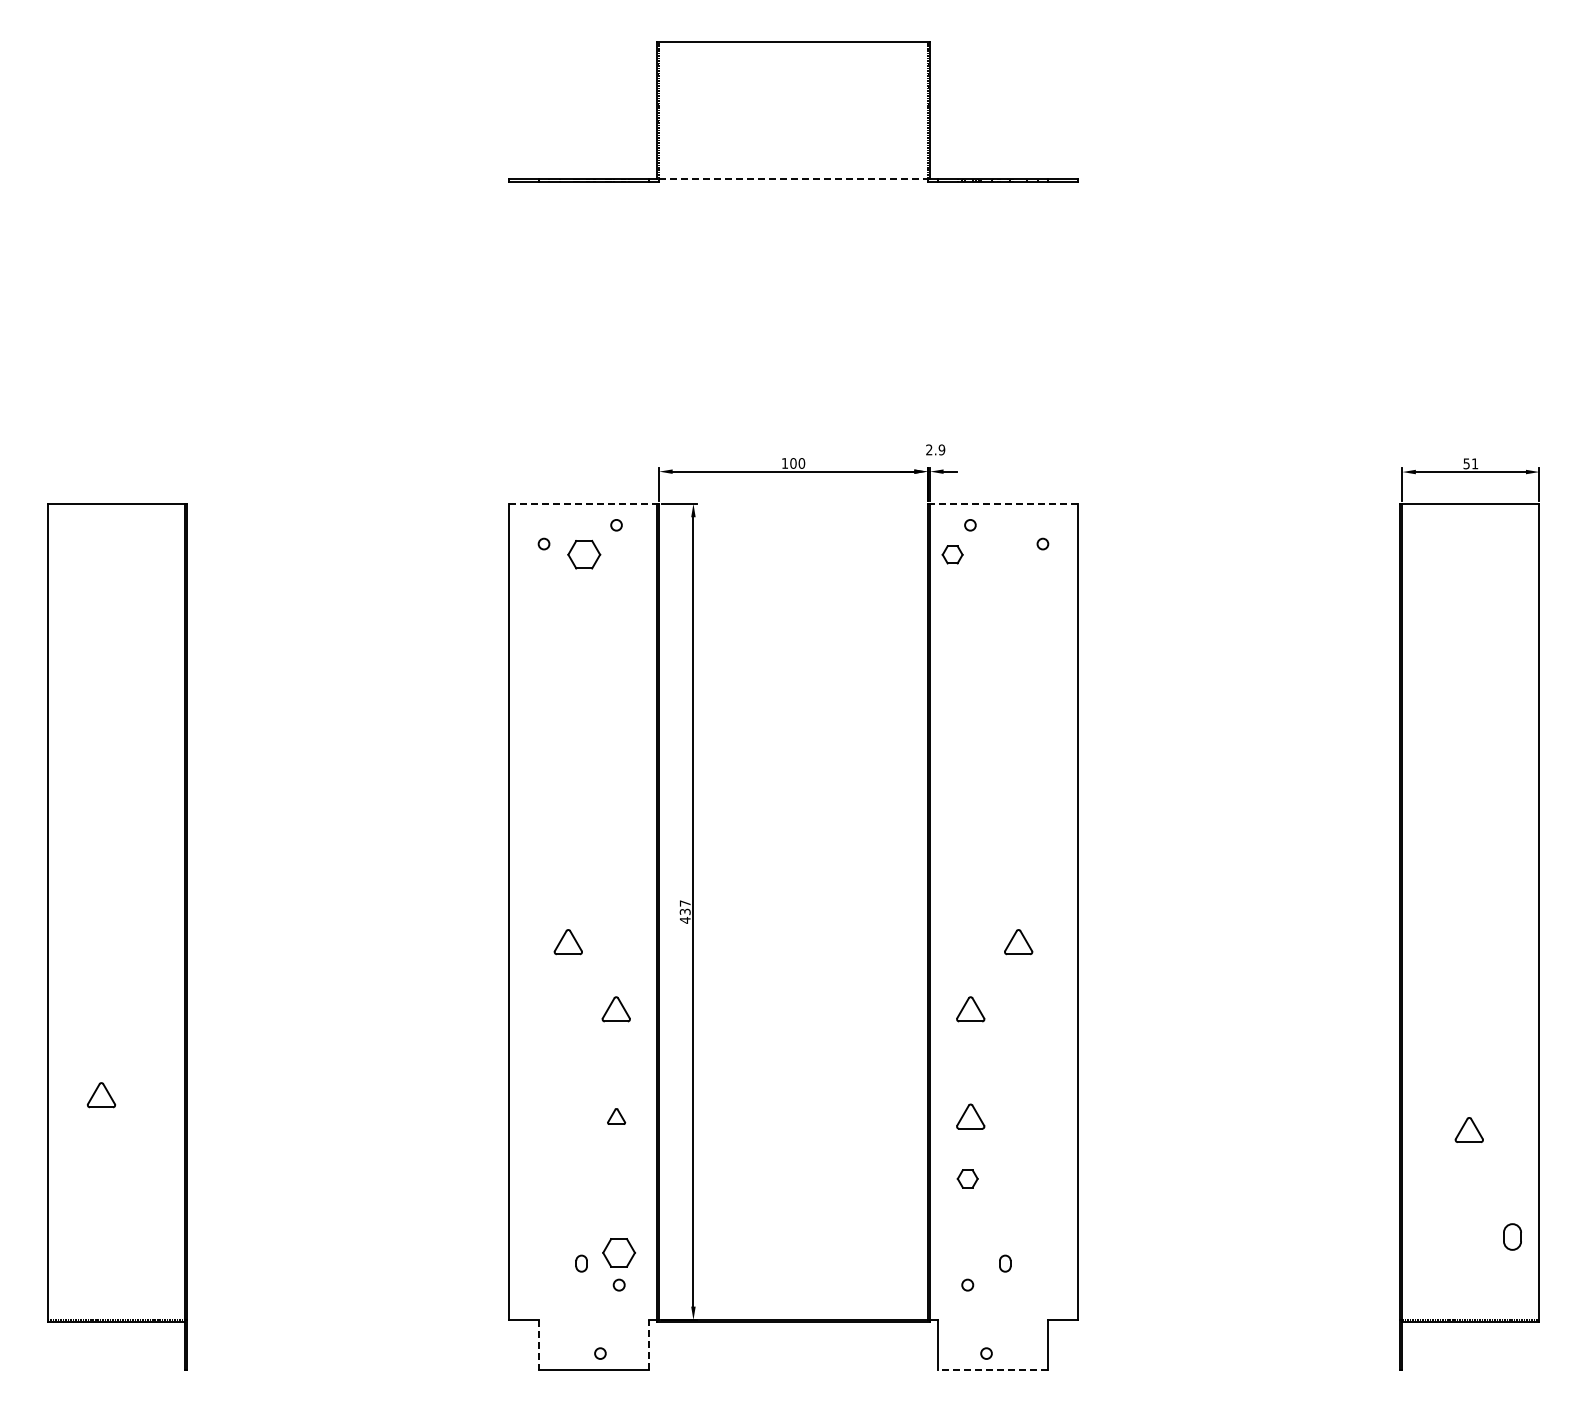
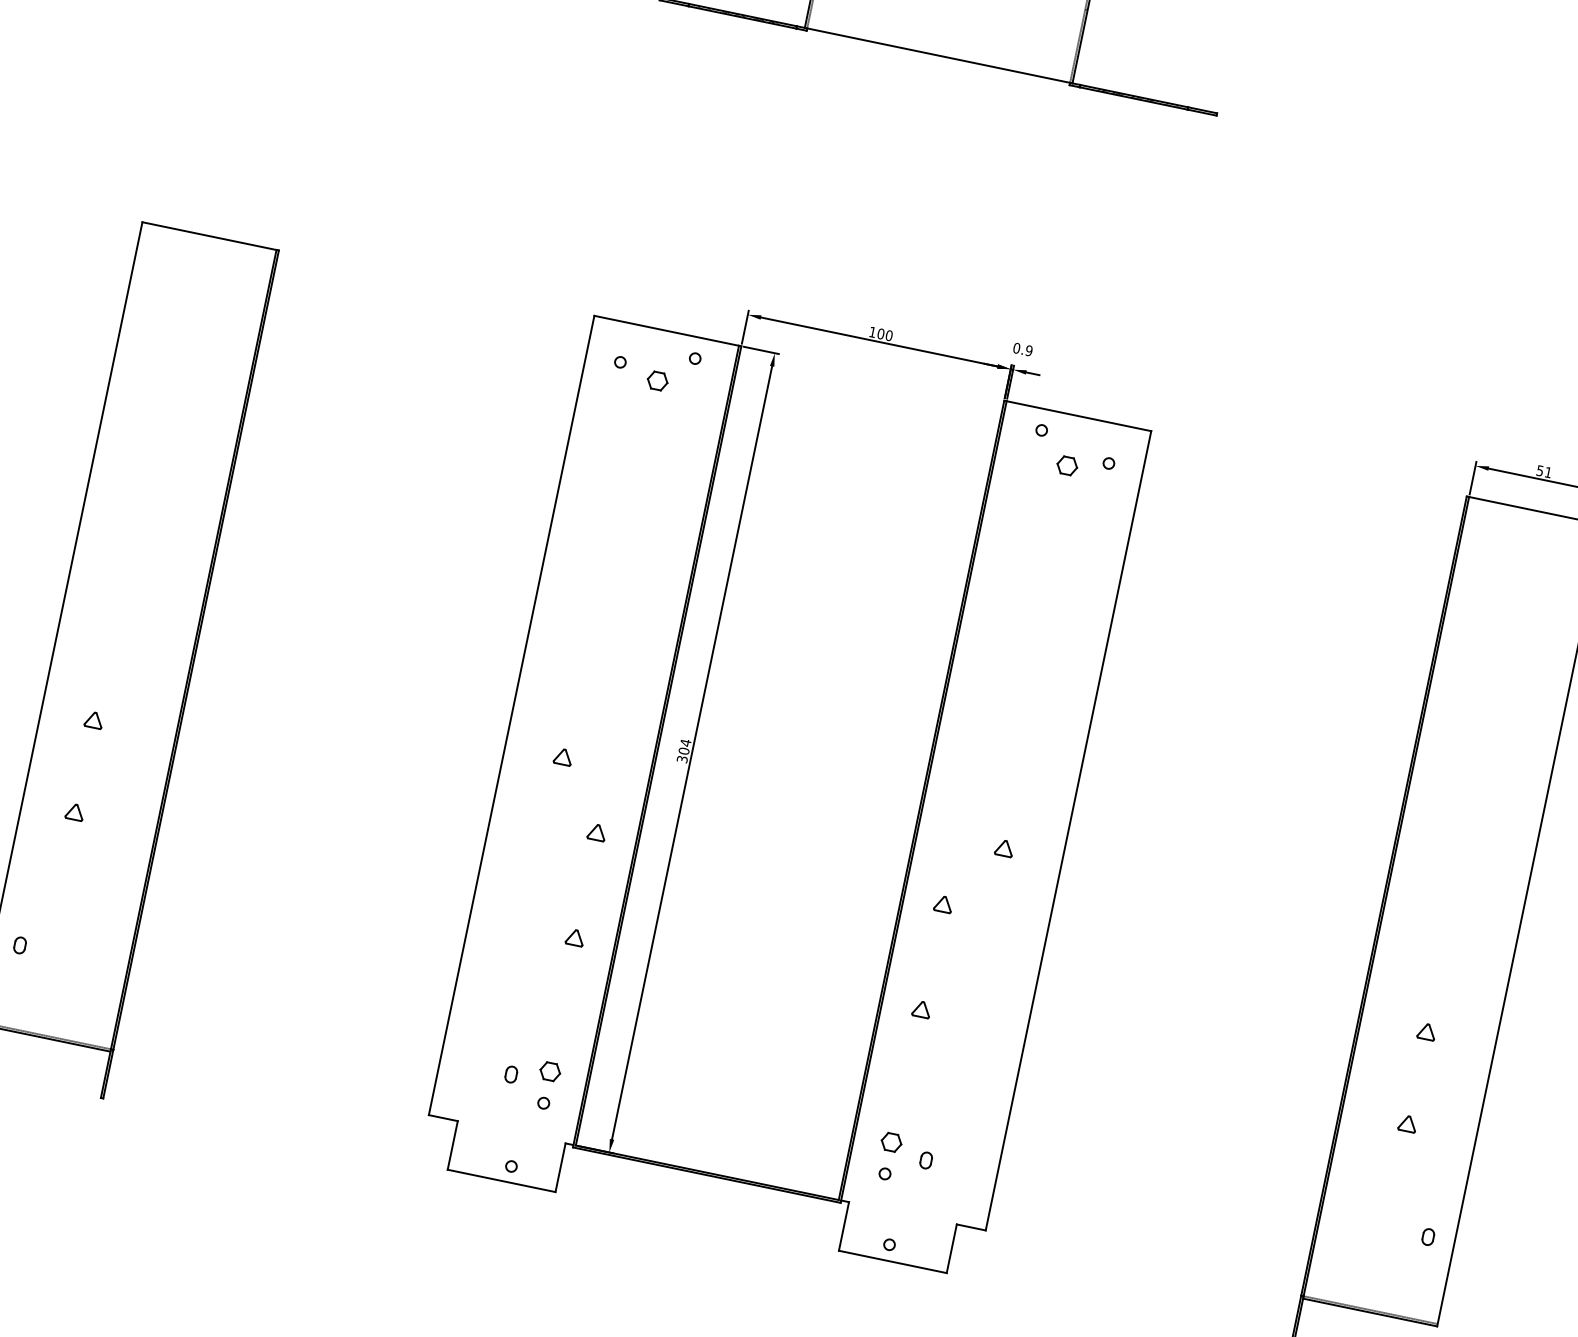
line: (793, 179) -> (938, 55), dashed -> solid
text: (929, 449) -> (1017, 347), 2.9 -> 0.9
line: (582, 503) -> (666, 330), dashed -> solid
line: (1004, 503) -> (1079, 415), dashed -> solid
part: (584, 554) -> (657, 380), size x0.62
part: (952, 554) -> (1067, 465), moved
text: (684, 911) -> (683, 750), 437 -> 304
part: (567, 941) -> (562, 756), size x0.62
part: (1018, 941) -> (1004, 847), size x0.62
part: (100, 1000) -> (93, 719), added
part: (616, 1008) -> (597, 831), size x0.62
part: (969, 1008) -> (942, 903), size x0.62
part: (1469, 1035) -> (1426, 1031), added
part: (100, 1094) -> (74, 811), size x0.62
part: (969, 1116) -> (920, 1009), size x0.62
part: (1469, 1129) -> (1407, 1123), size x0.62
part: (967, 1178) -> (891, 1141), moved
part: (74, 1236) -> (20, 945), added
part: (1512, 1236) -> (1428, 1236), size x0.62
part: (619, 1252) -> (550, 1071), size x0.62
line: (538, 1344) -> (452, 1145), dashed -> solid
line: (648, 1344) -> (560, 1167), dashed -> solid
line: (992, 1369) -> (892, 1261), dashed -> solid

